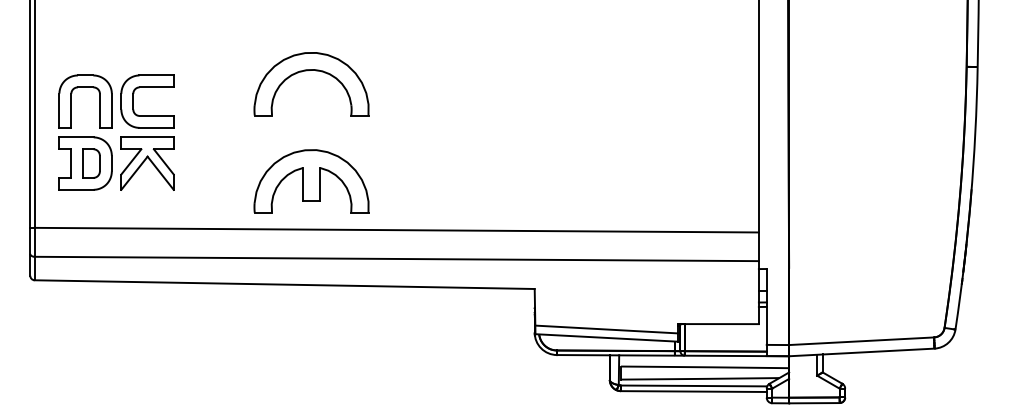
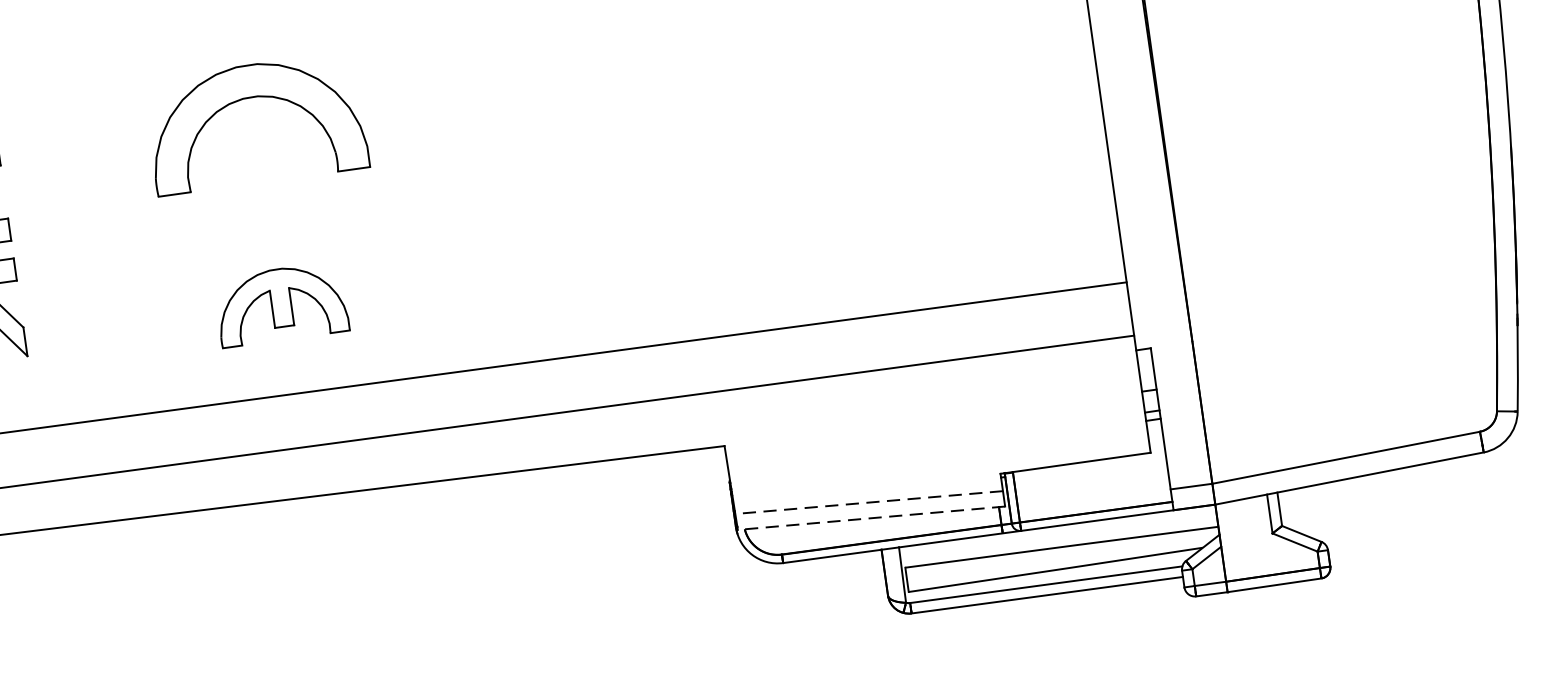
part: (311, 181) -> (281, 304), size x0.6
line: (606, 329) -> (868, 502), solid -> dashed
line: (606, 337) -> (870, 517), solid -> dashed

